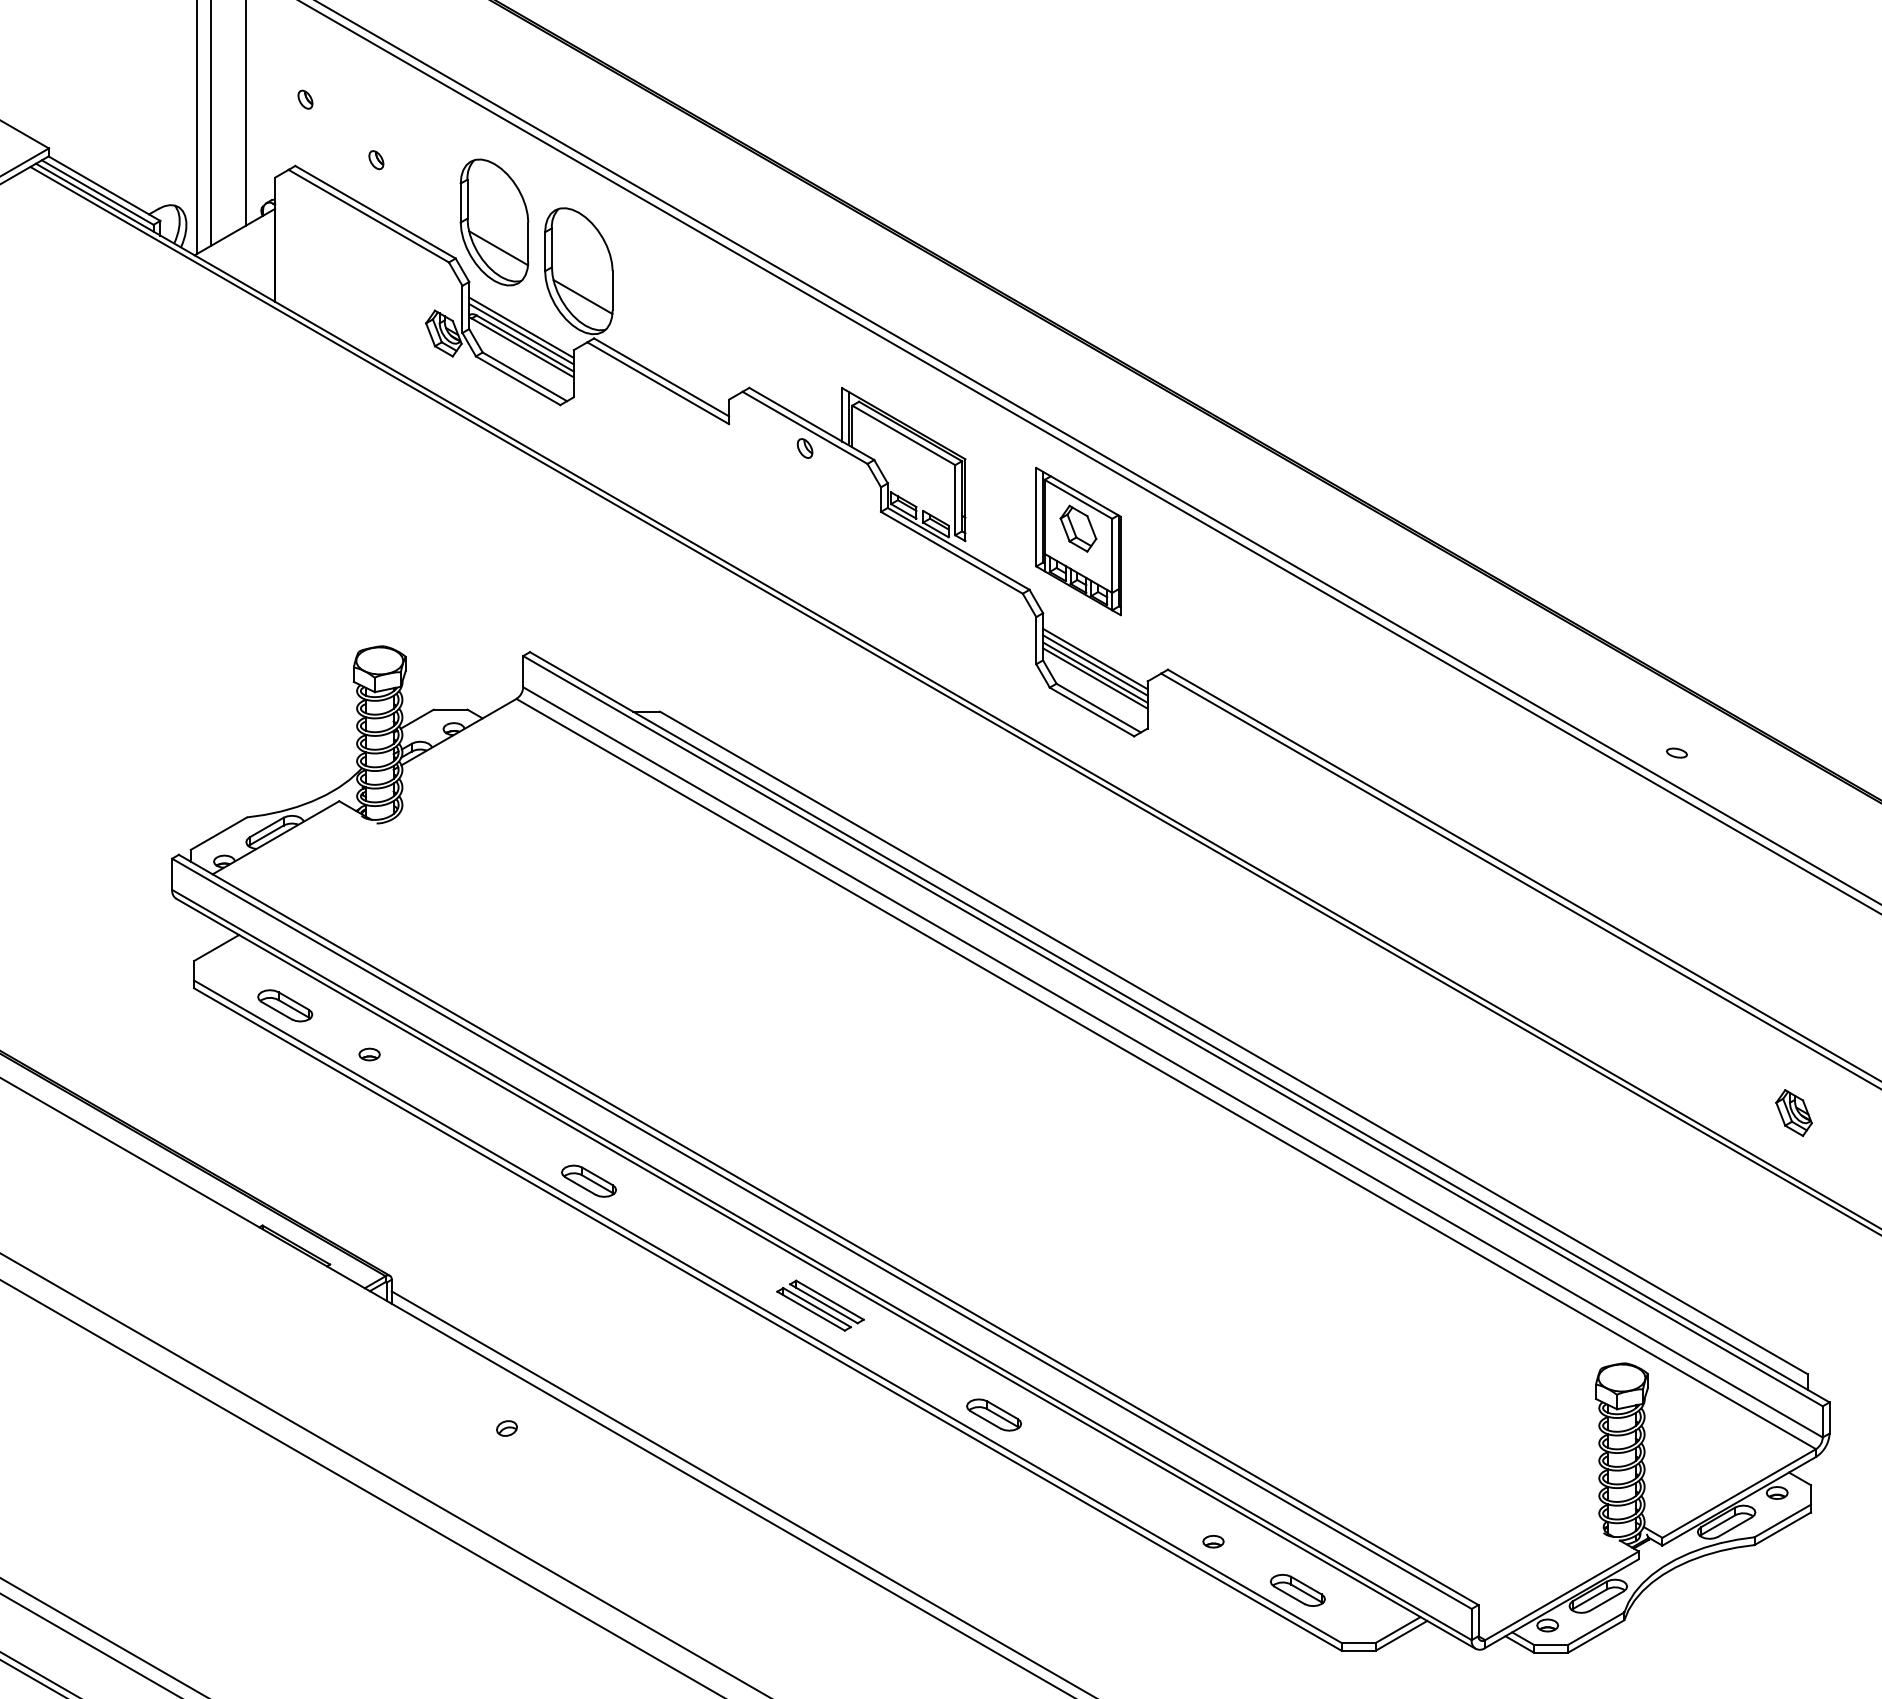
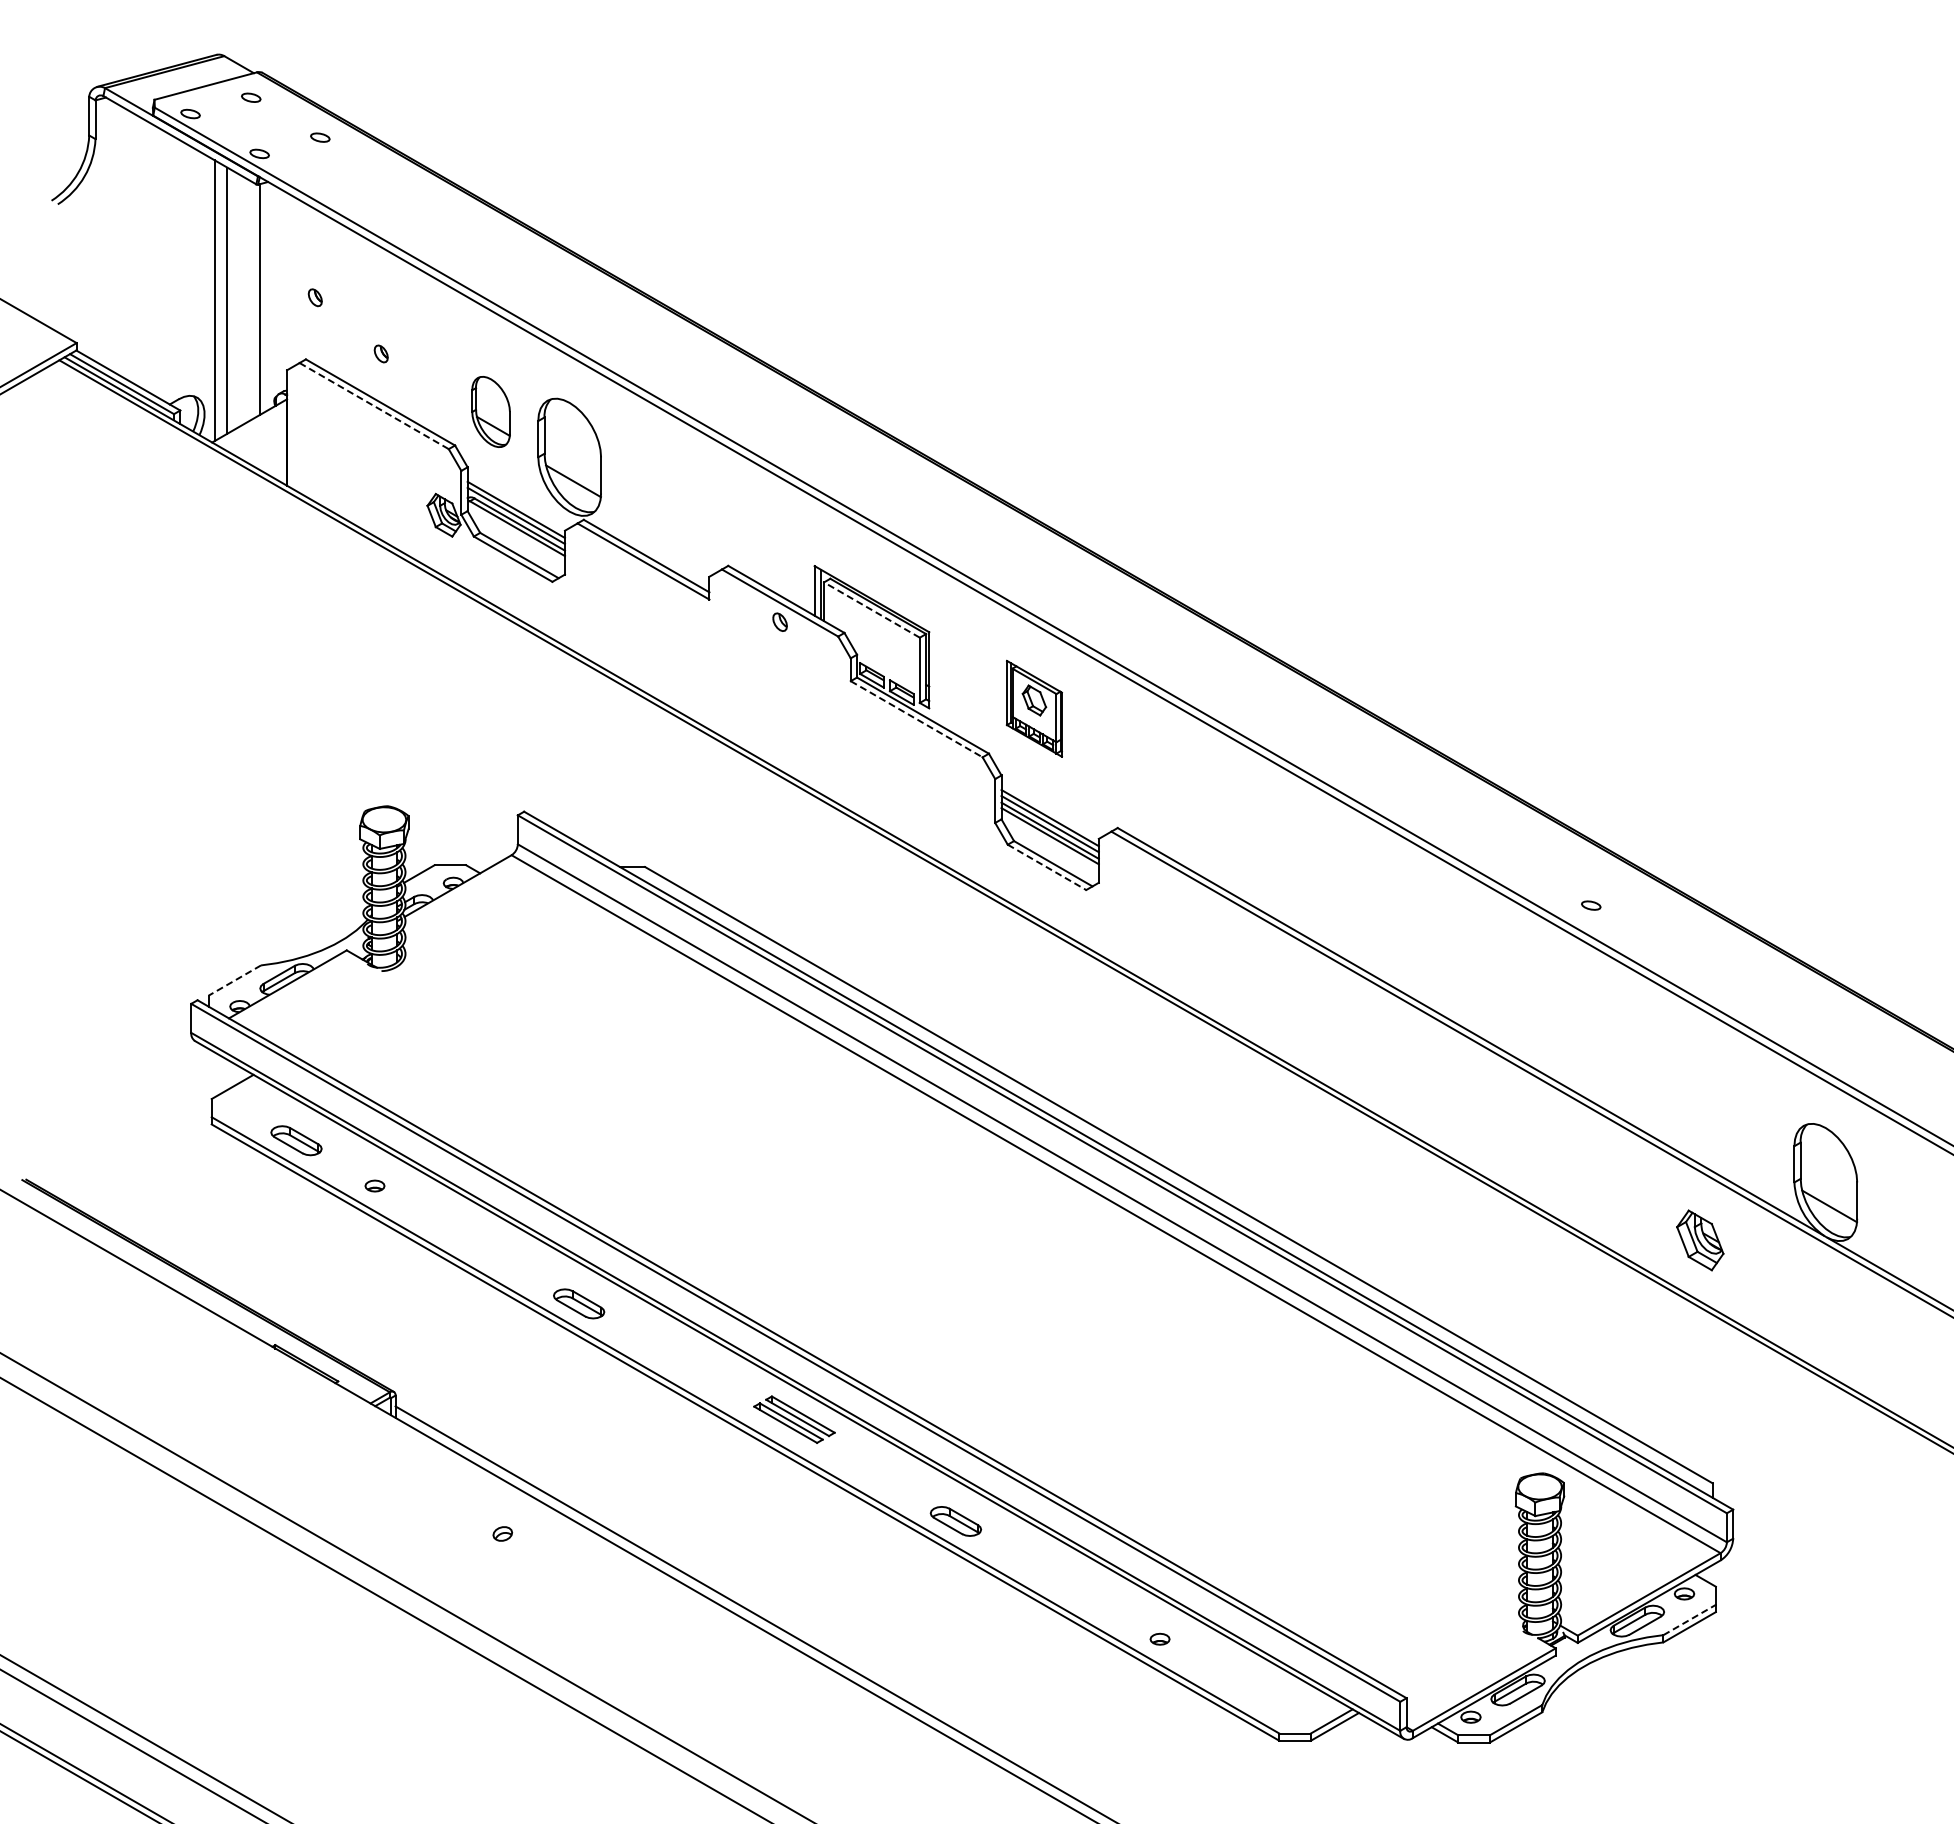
line: (369, 216) -> (374, 406), solid -> dashed
part: (493, 221) -> (490, 411), size x0.6
line: (903, 434) -> (871, 609), solid -> dashed
part: (1078, 541) -> (1034, 708), size x0.7
line: (952, 553) -> (917, 719), solid -> dashed
line: (1092, 712) -> (1047, 867), solid -> dashed
line: (218, 833) -> (234, 980), solid -> dashed
part: (1793, 1113) -> (1699, 1240), size x1.4
line: (1783, 1520) -> (1690, 1619), solid -> dashed
part: (1297, 1590) -> (1238, 1684), removed

